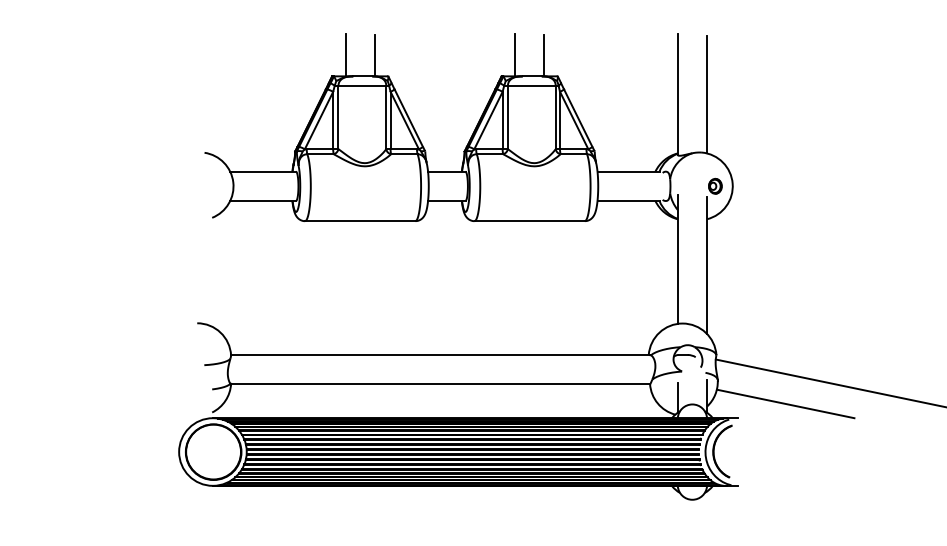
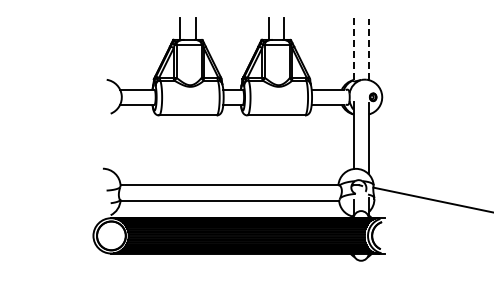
line: (706, 94) -> (368, 49), solid -> dashed
line: (677, 96) -> (353, 50), solid -> dashed
line: (785, 403) -> (409, 210), removed

